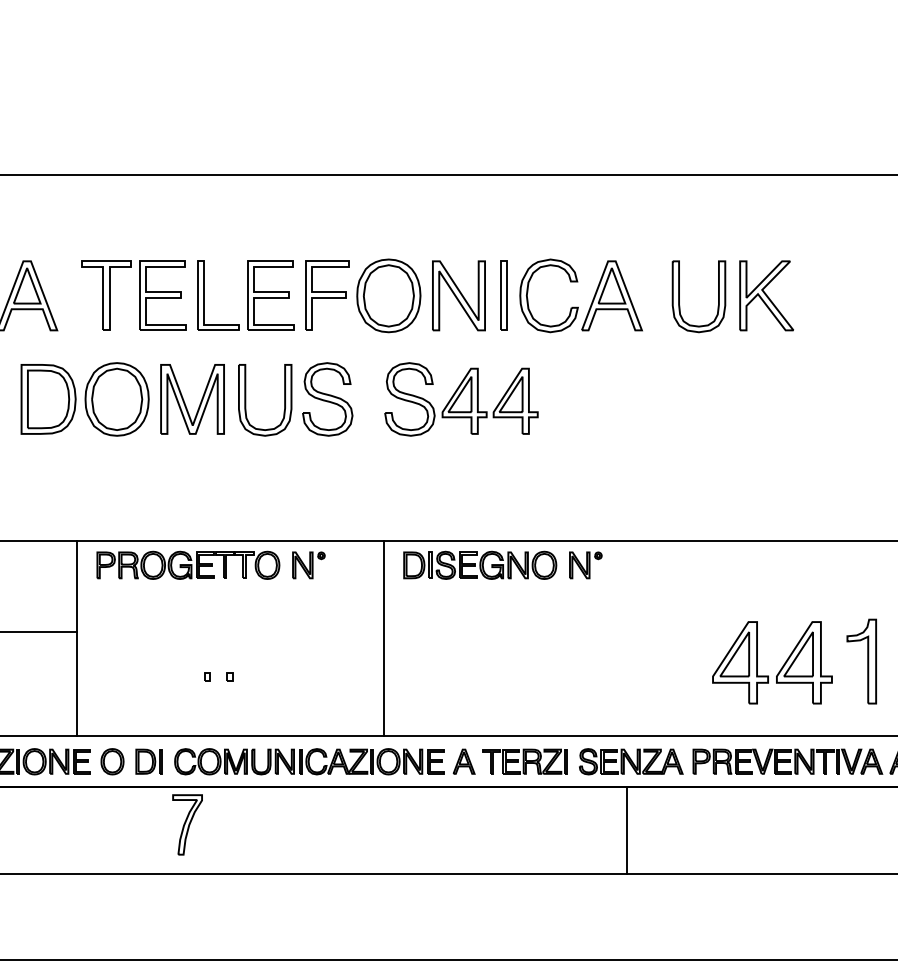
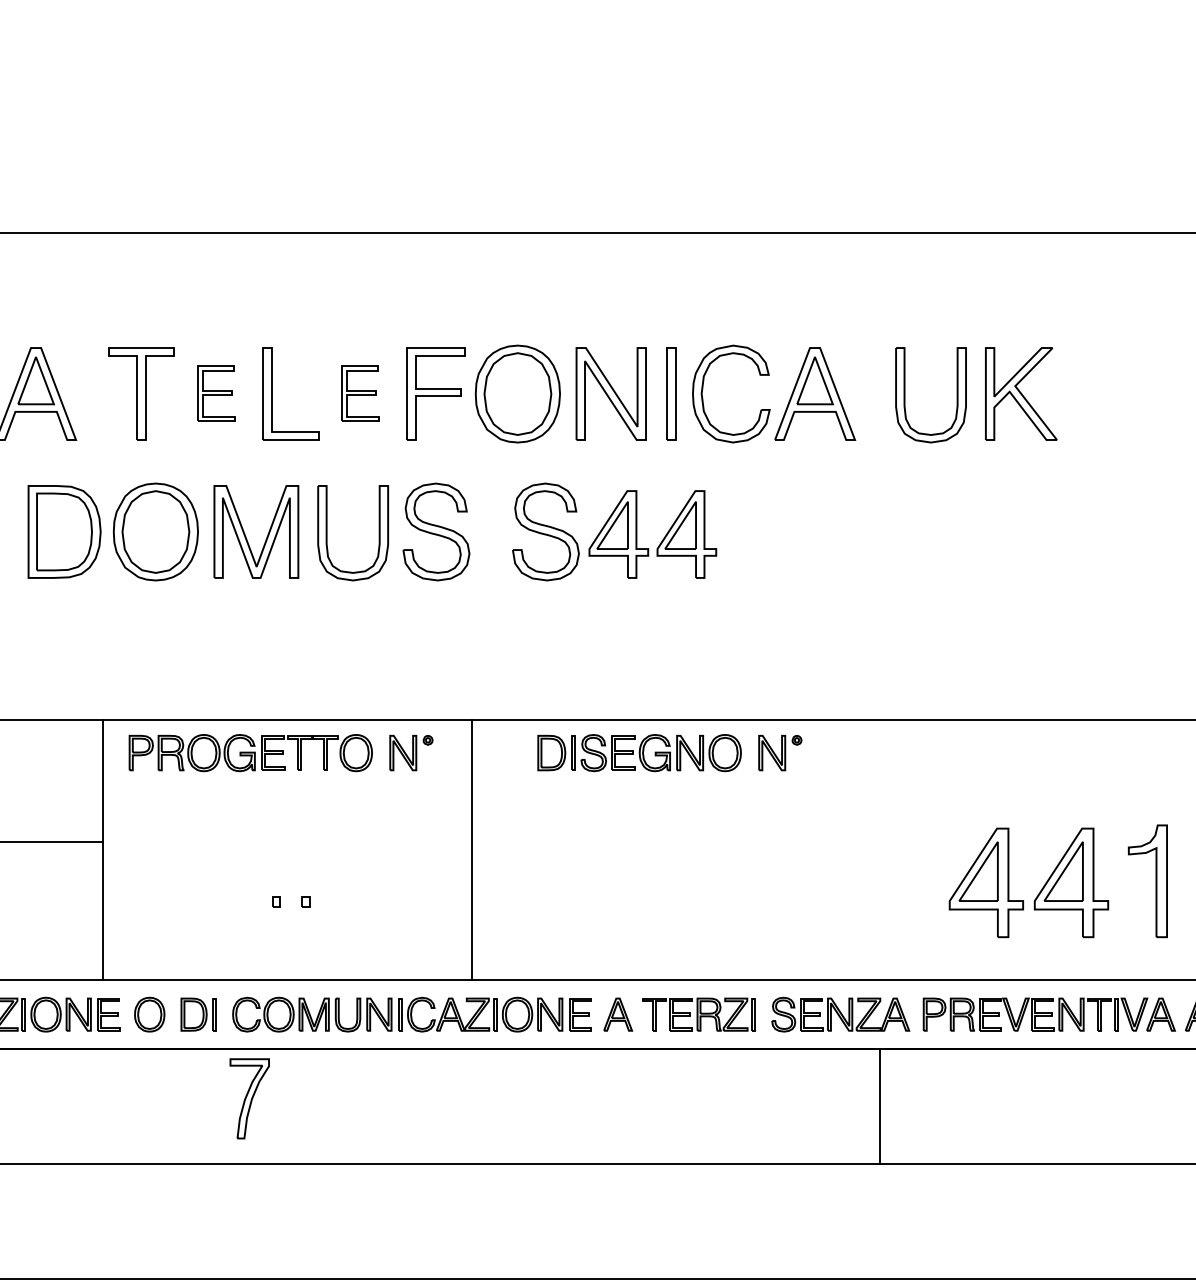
part: (162, 295) -> (216, 393), size x0.6
part: (270, 295) -> (360, 393), size x0.6
line: (384, 637) -> (472, 849), moved
line: (627, 830) -> (879, 1106), moved

